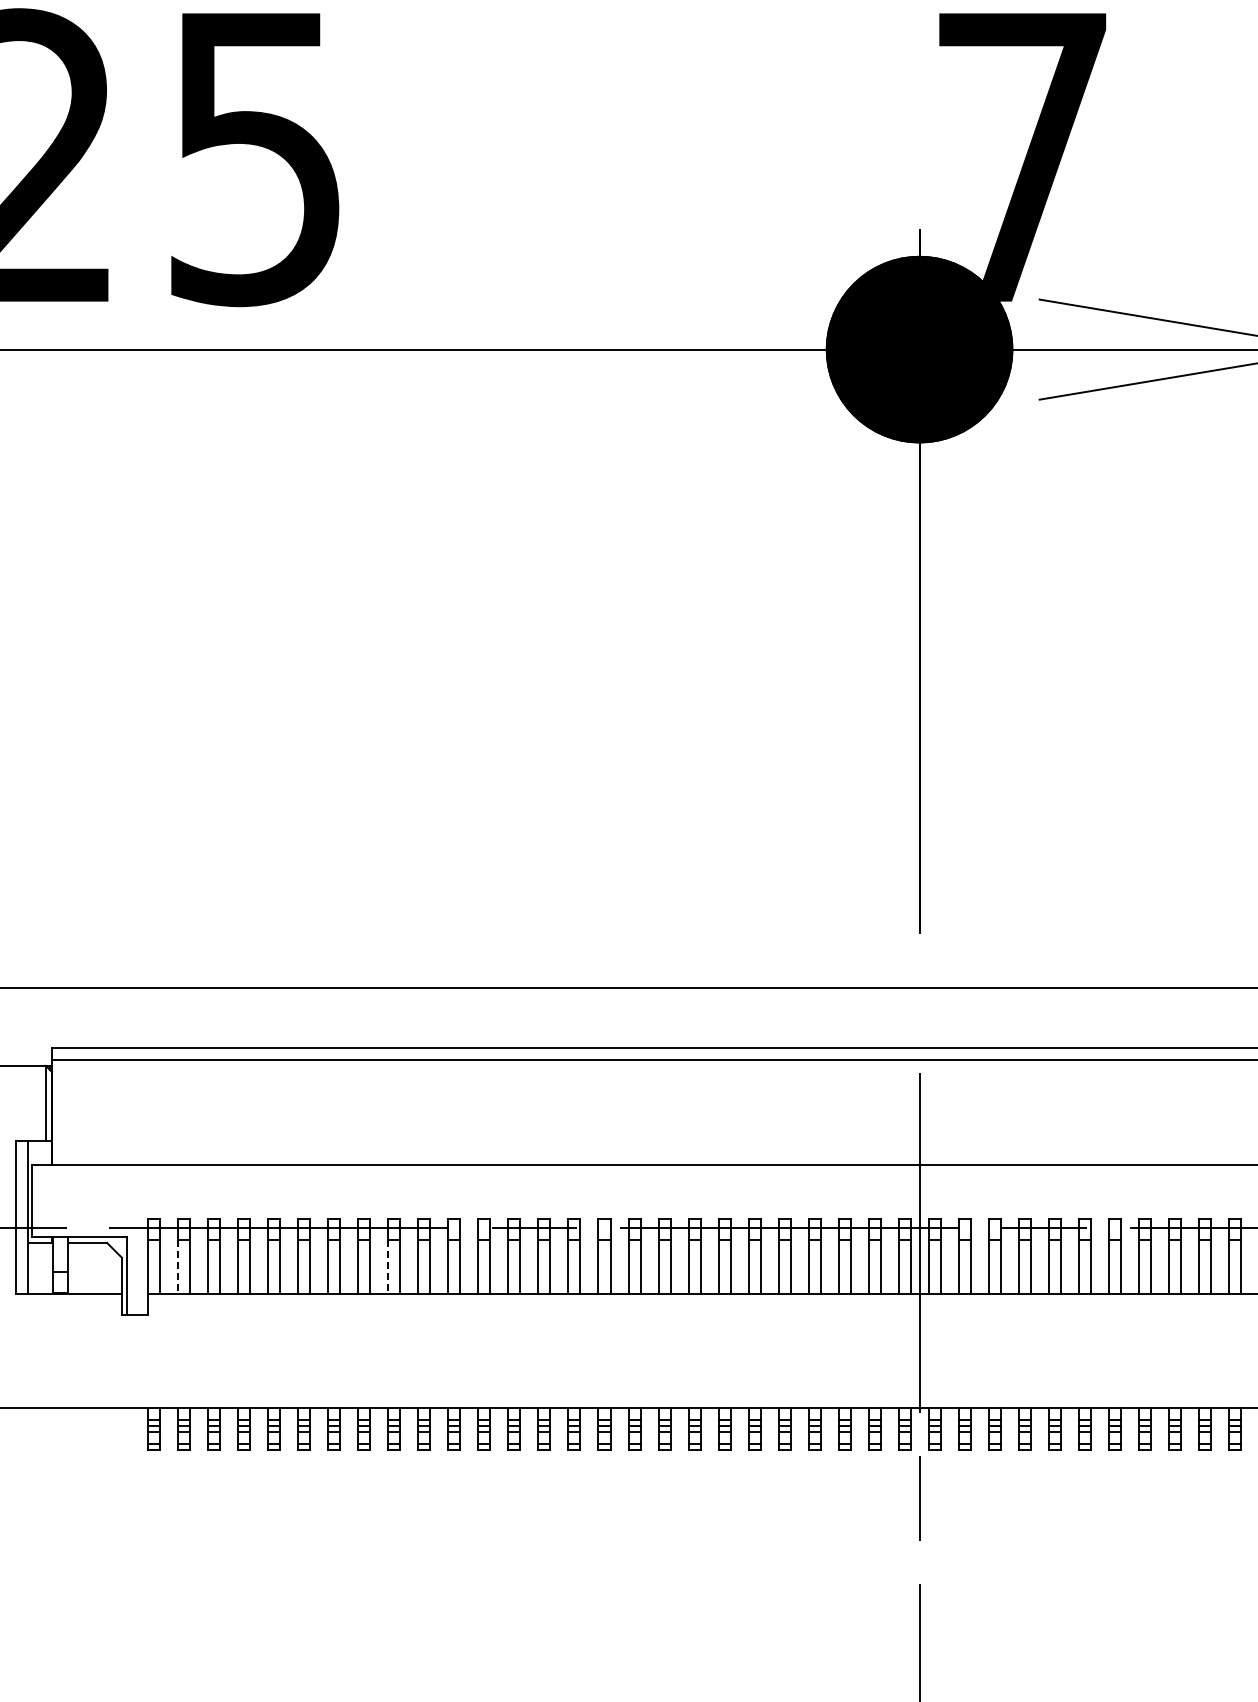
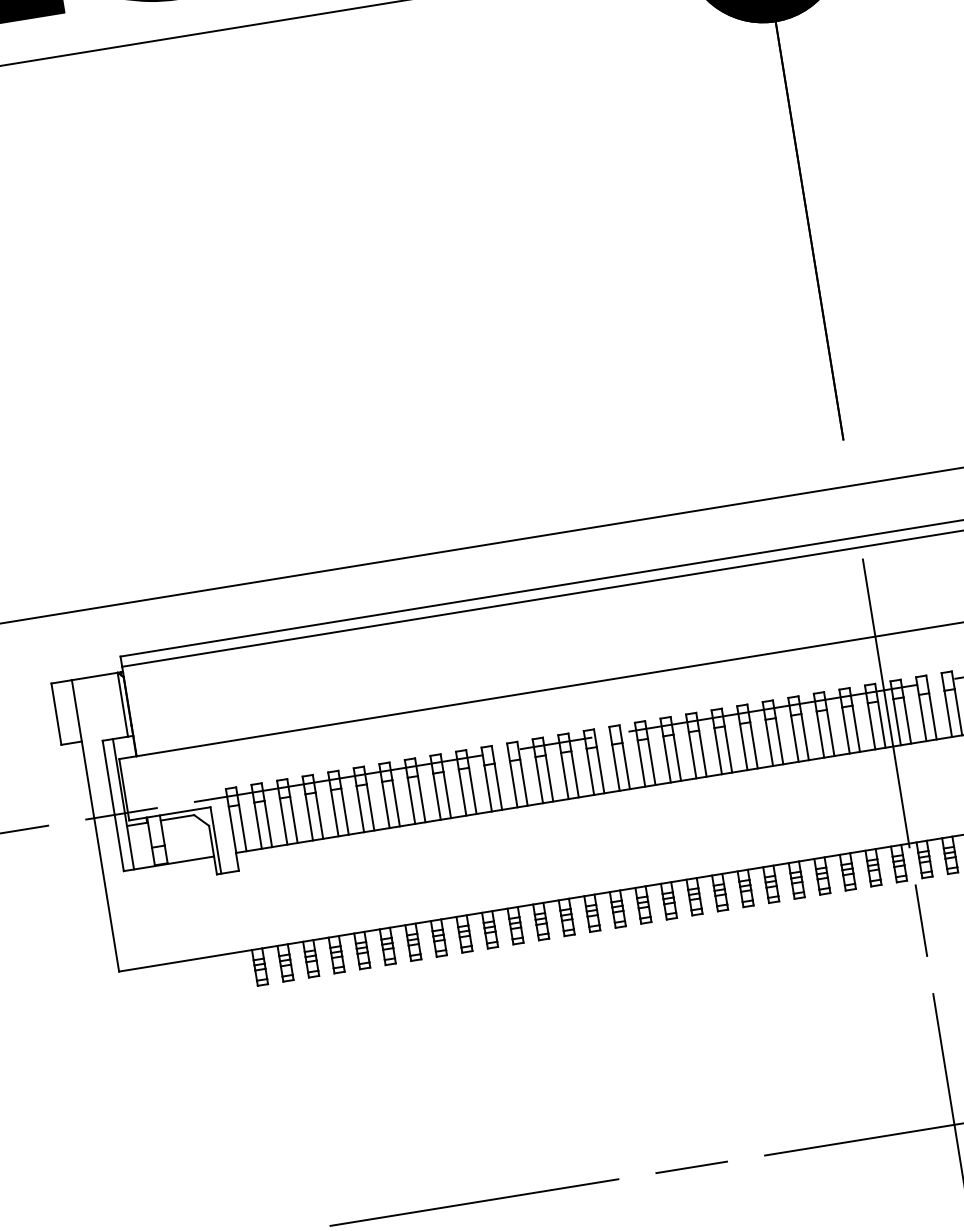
line: (178, 1267) -> (258, 826), dashed -> solid
line: (388, 1267) -> (437, 797), dashed -> solid

